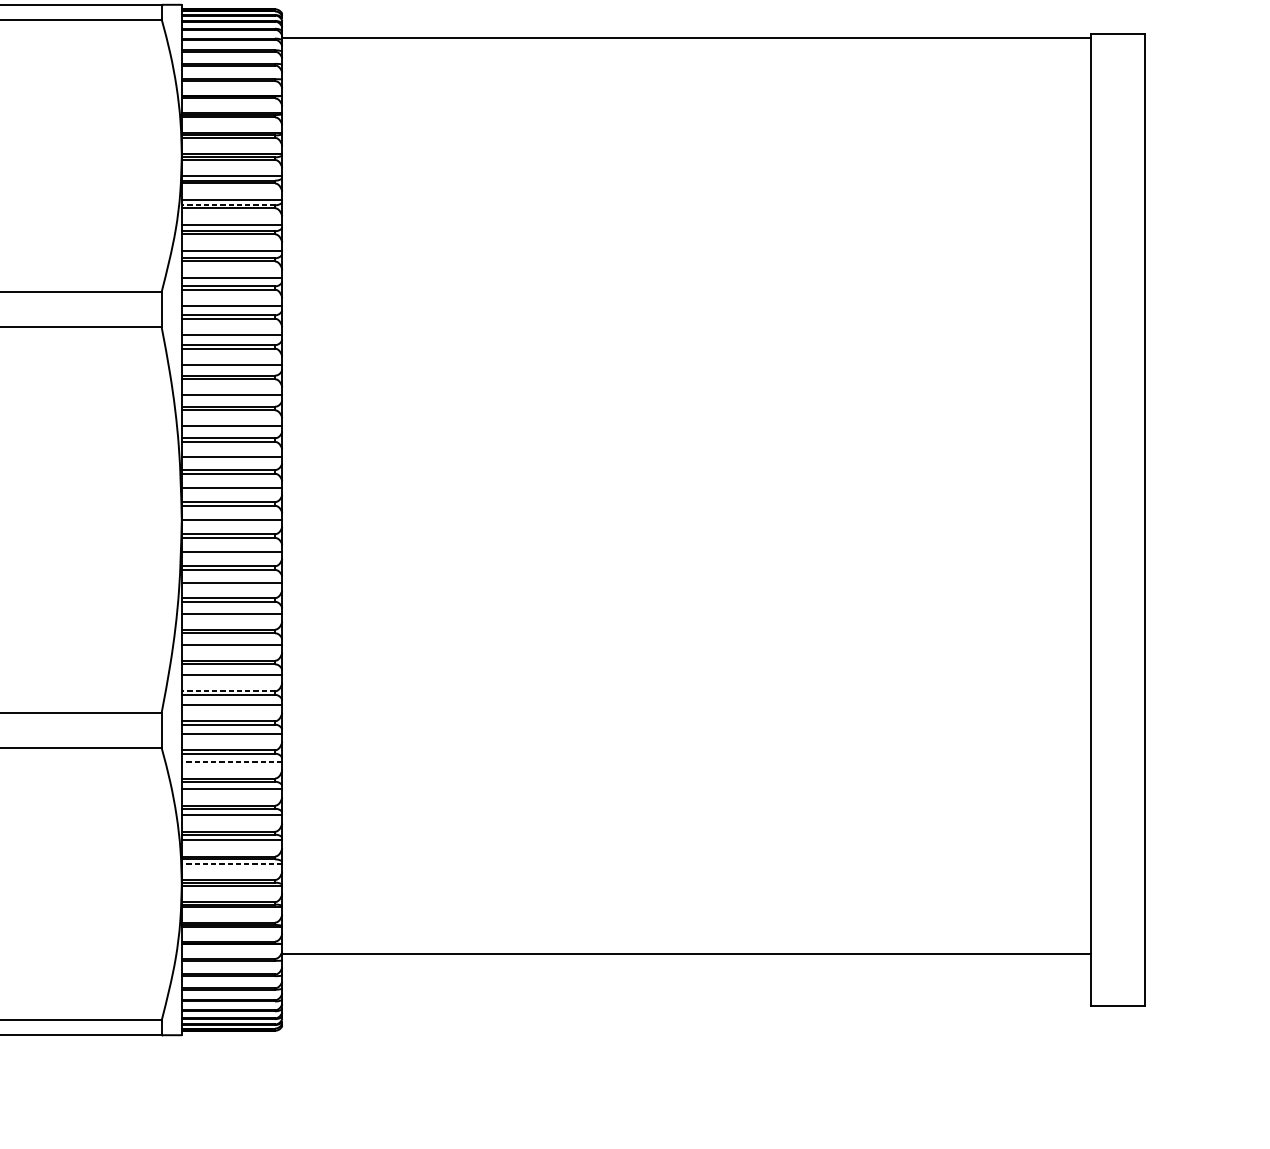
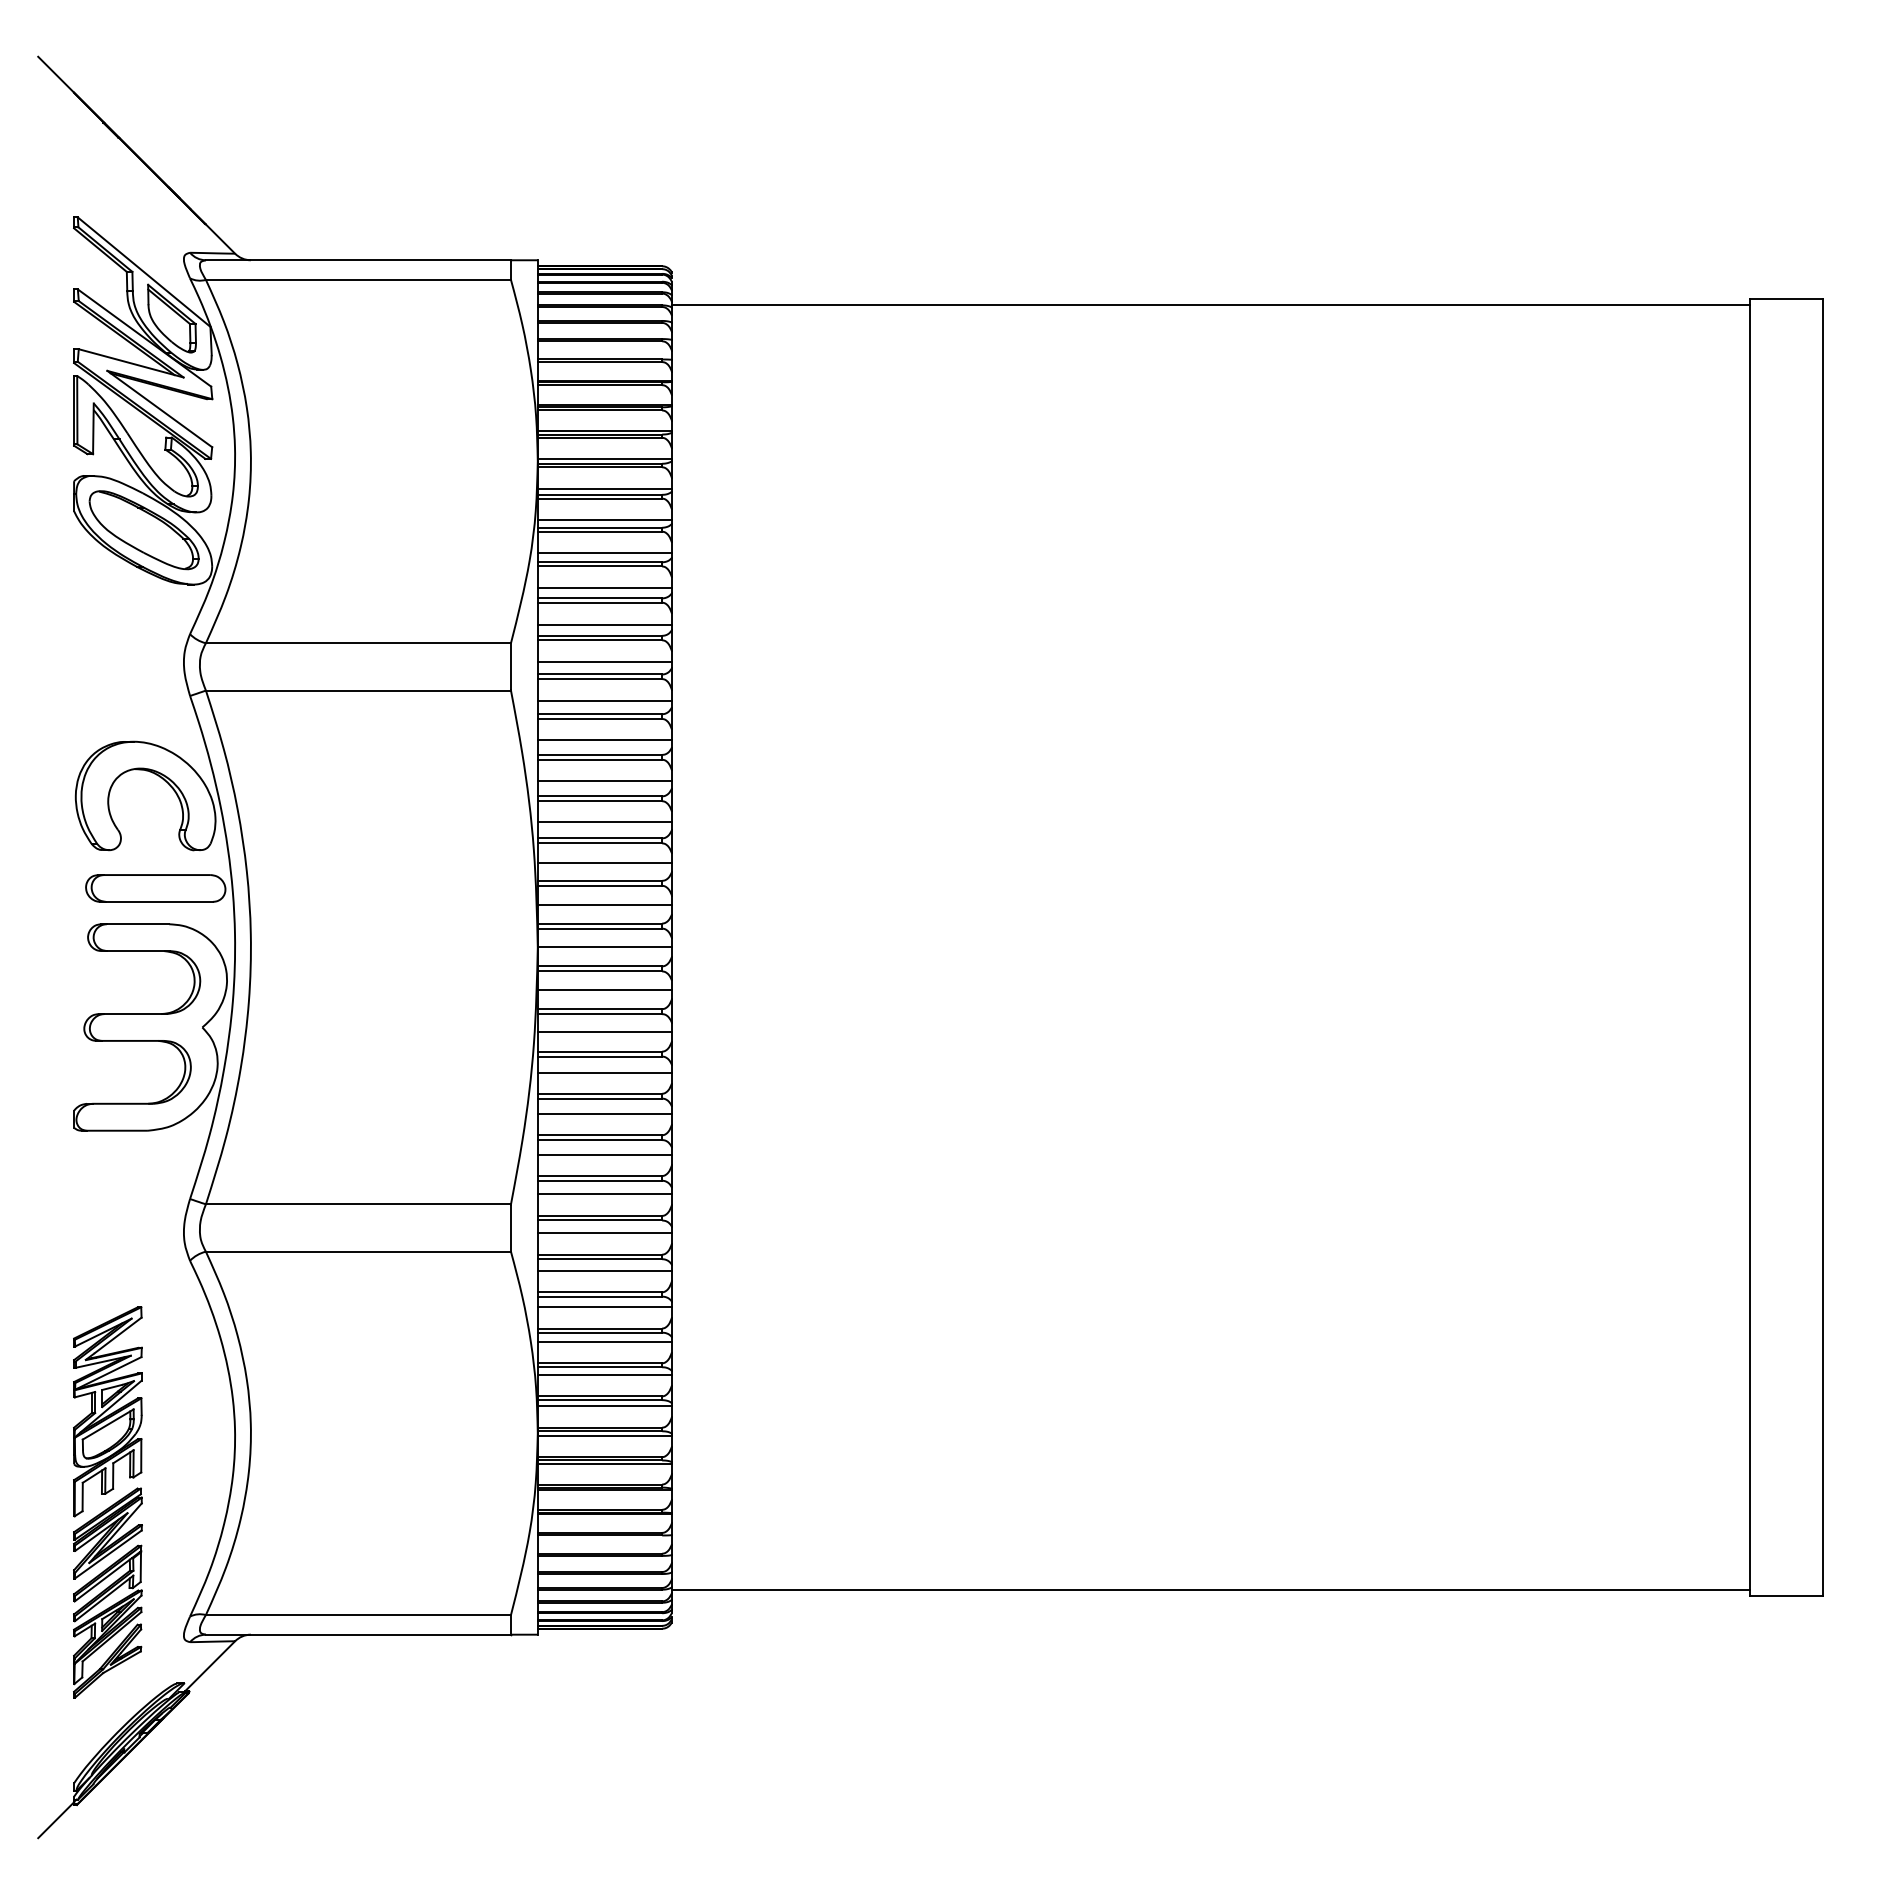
line: (228, 205) -> (599, 527), dashed -> solid
line: (228, 690) -> (599, 1175), dashed -> solid
line: (231, 762) -> (604, 1270), dashed -> solid
line: (231, 864) -> (604, 1406), dashed -> solid
line: (686, 953) -> (1210, 1589), moved

